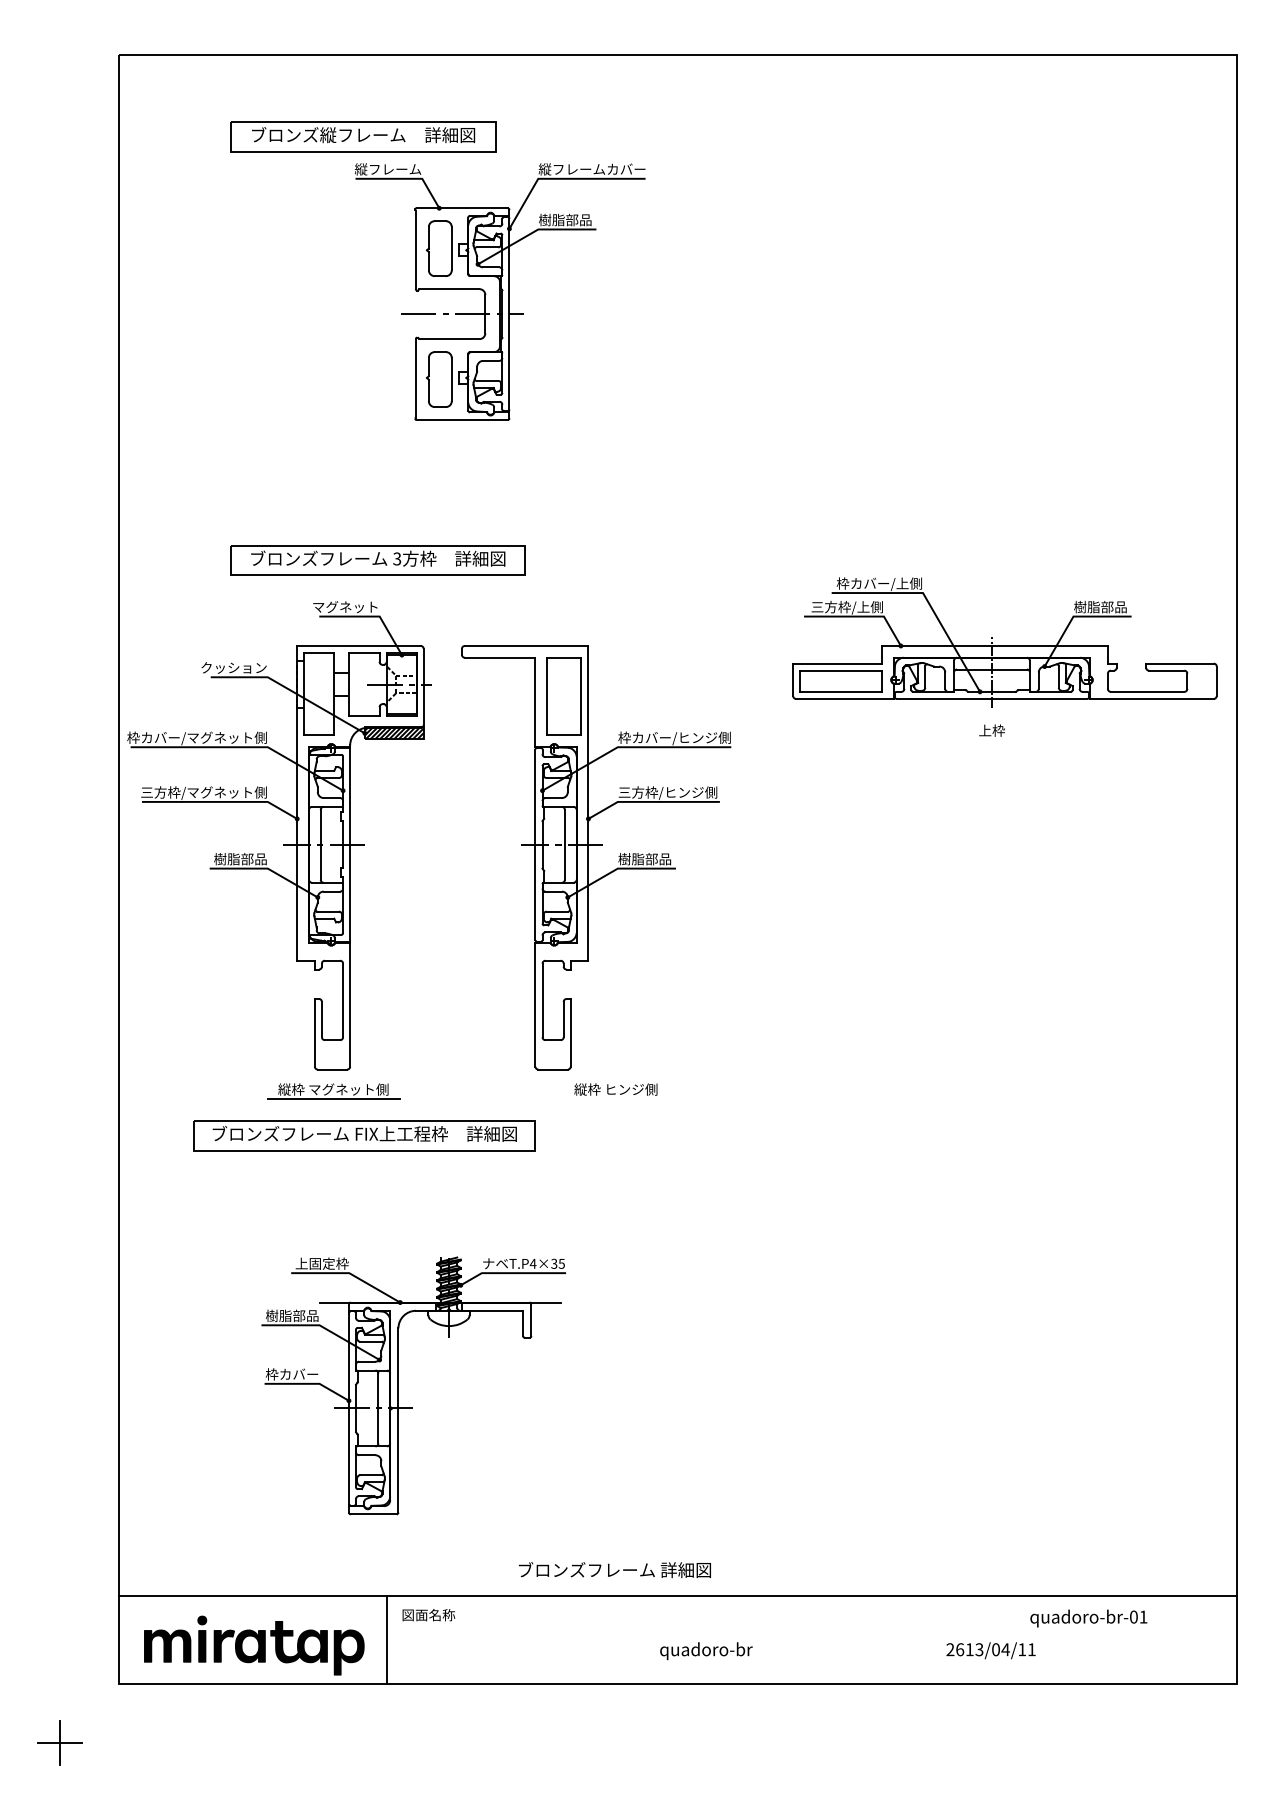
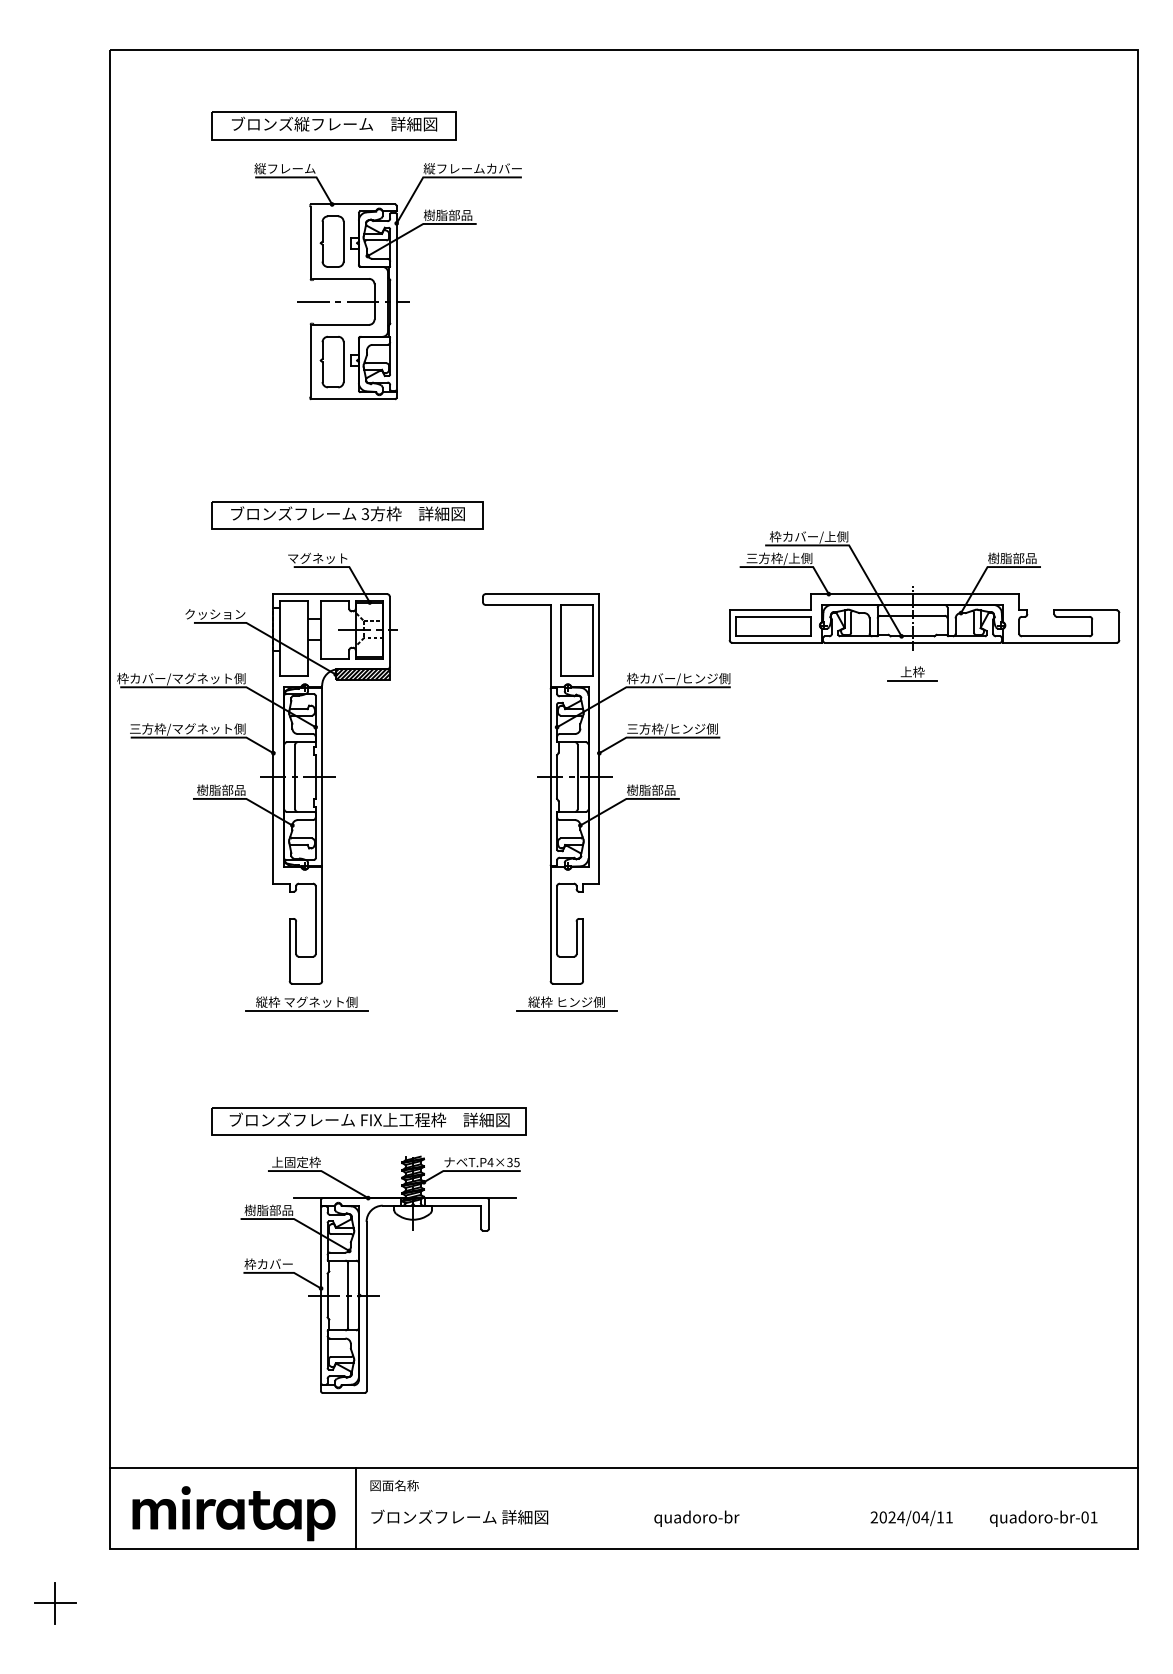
part: (499, 291) -> (387, 281), moved
line: (991, 739) -> (912, 680), added
part: (588, 857) -> (599, 788), moved
line: (615, 1098) -> (566, 1010), added
part: (363, 1135) -> (368, 1121), moved
text: (614, 1569) -> (459, 1516), moved
text: (1088, 1618) -> (1043, 1518), moved
text: (970, 1649) -> (892, 1517), 2613/04/11 -> 2024/04/11
text: (705, 1650) -> (696, 1518), moved

